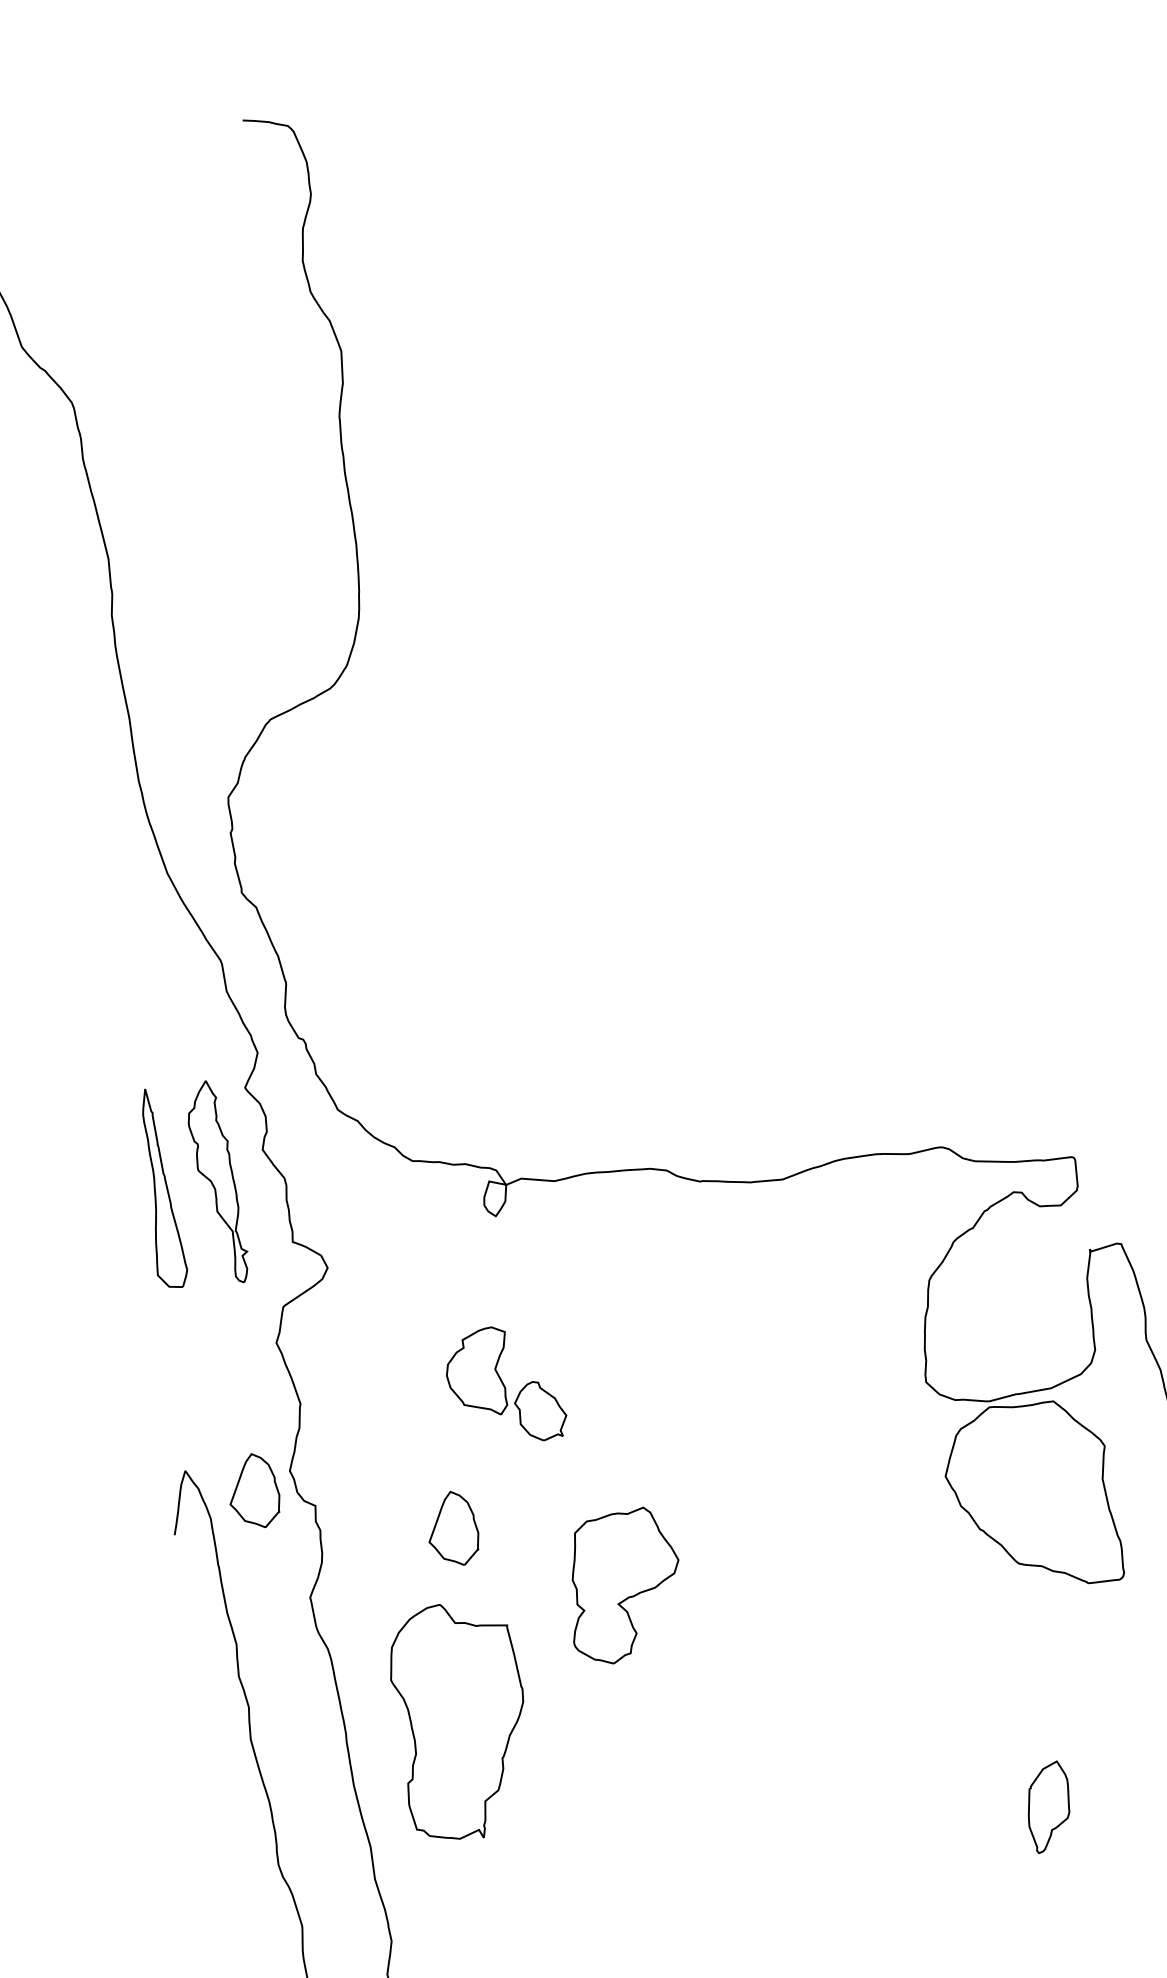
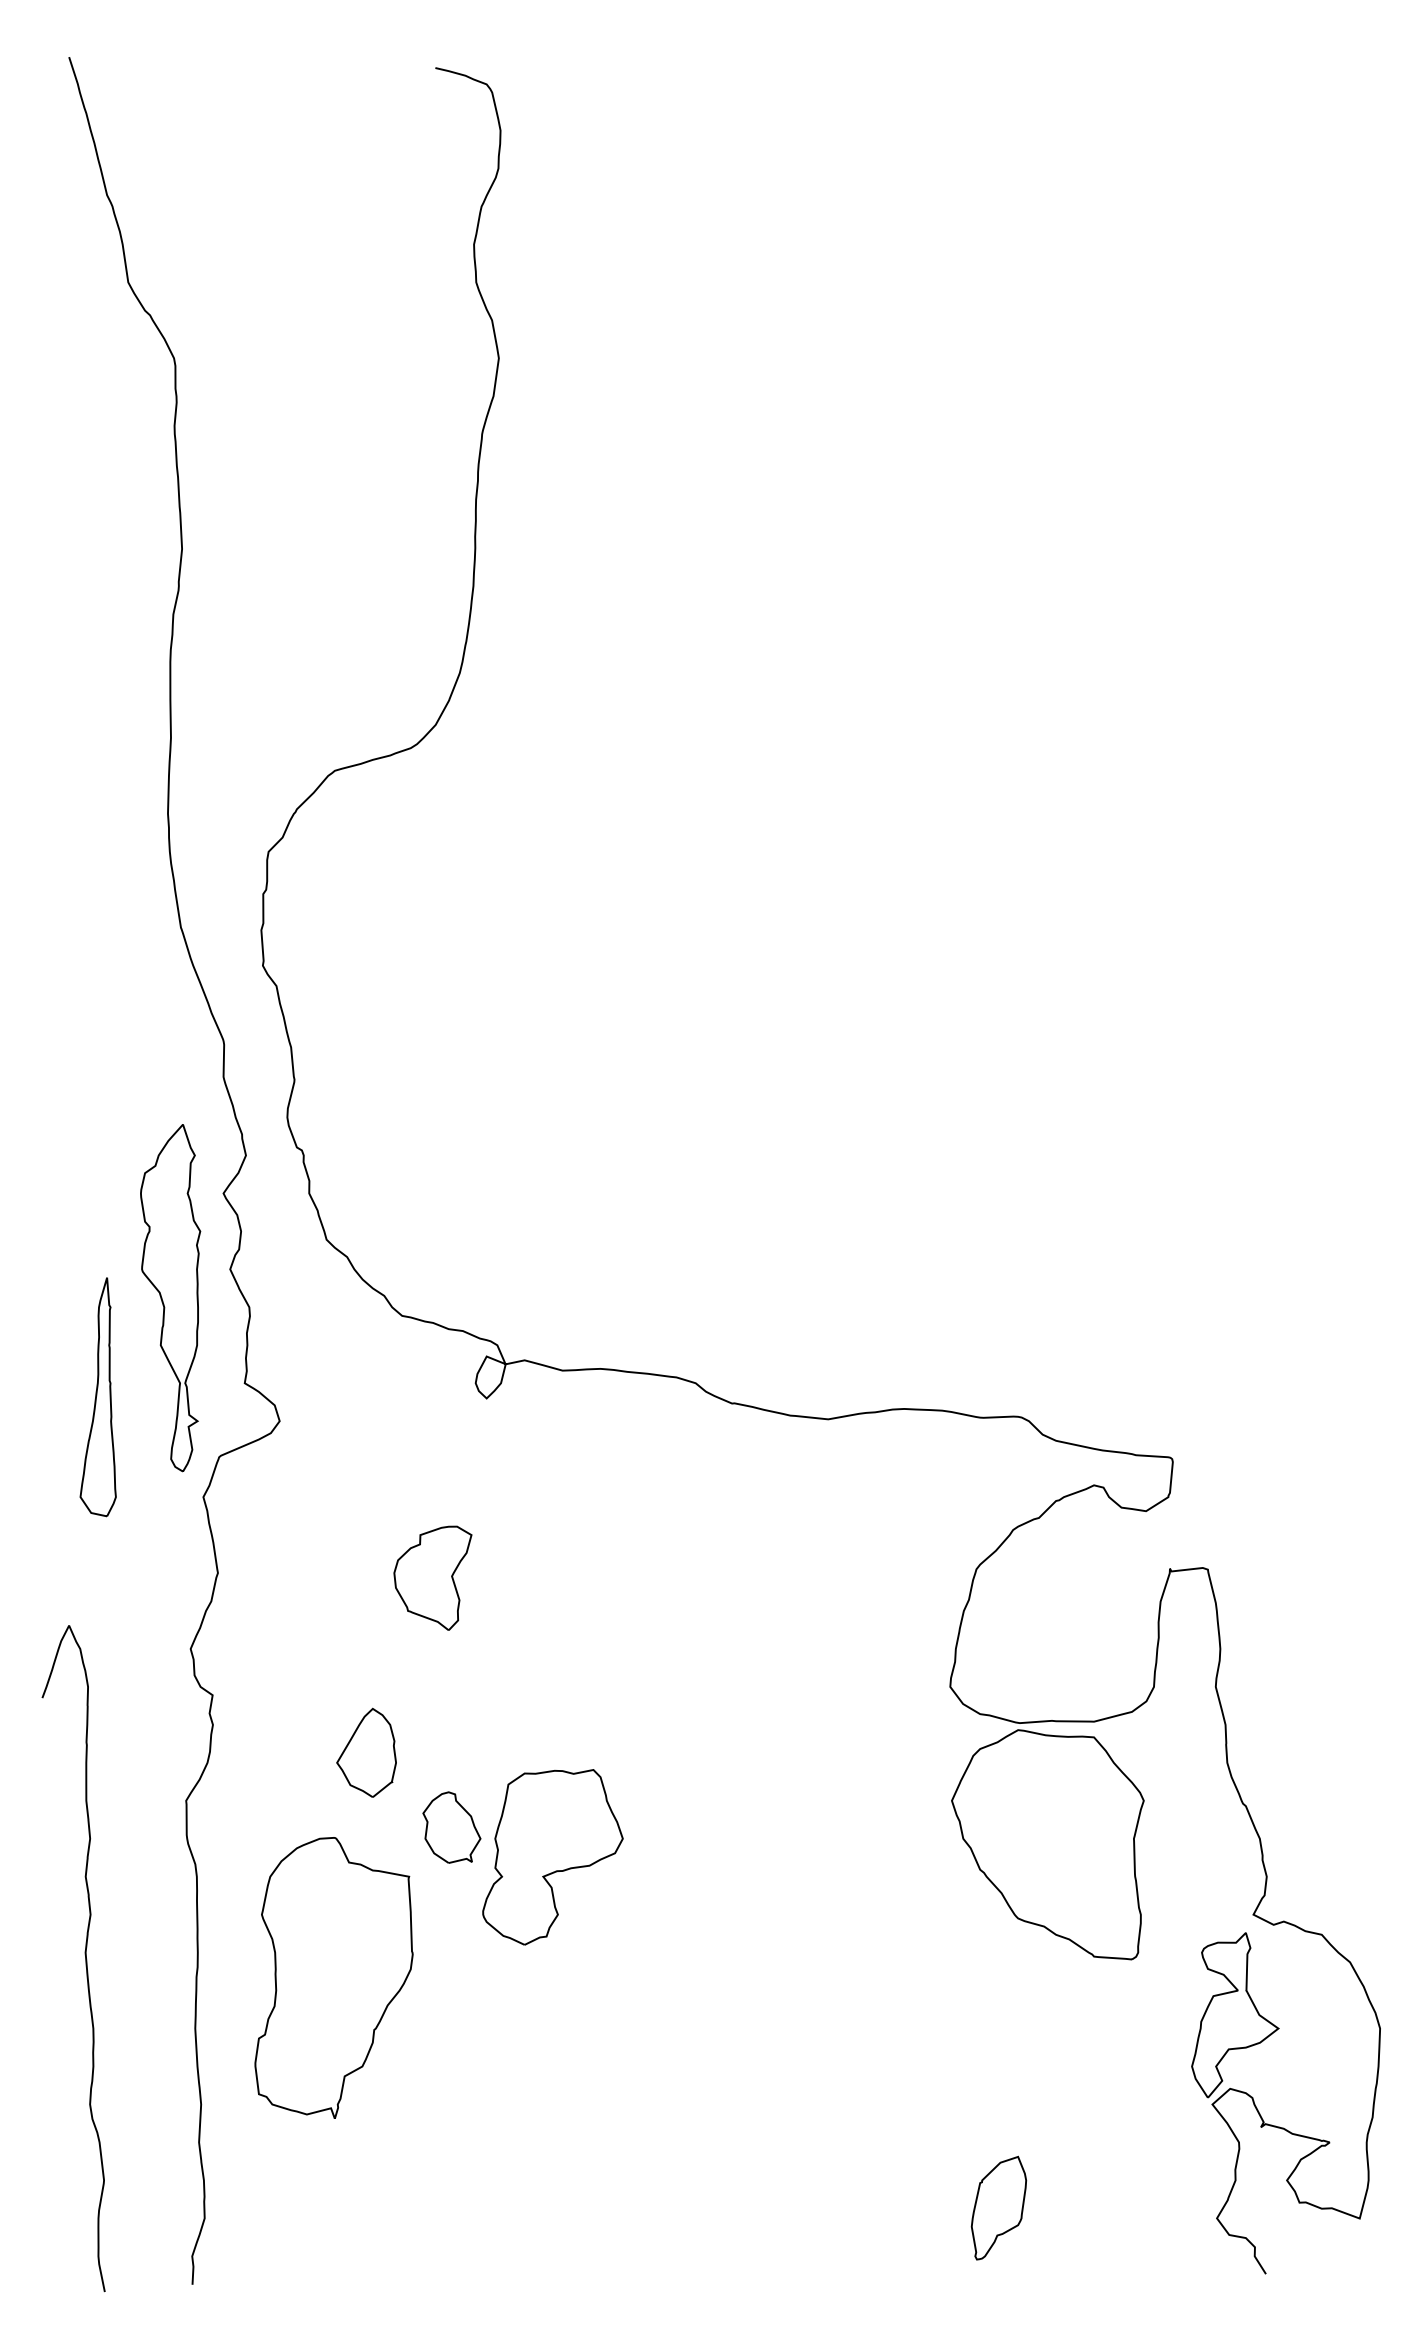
part: (217, 1183) -> (170, 1298), size x1.43
part: (156, 1189) -> (97, 1397), moved
part: (540, 1410) -> (451, 1827), moved
part: (253, 1491) -> (143, 1664), removed

